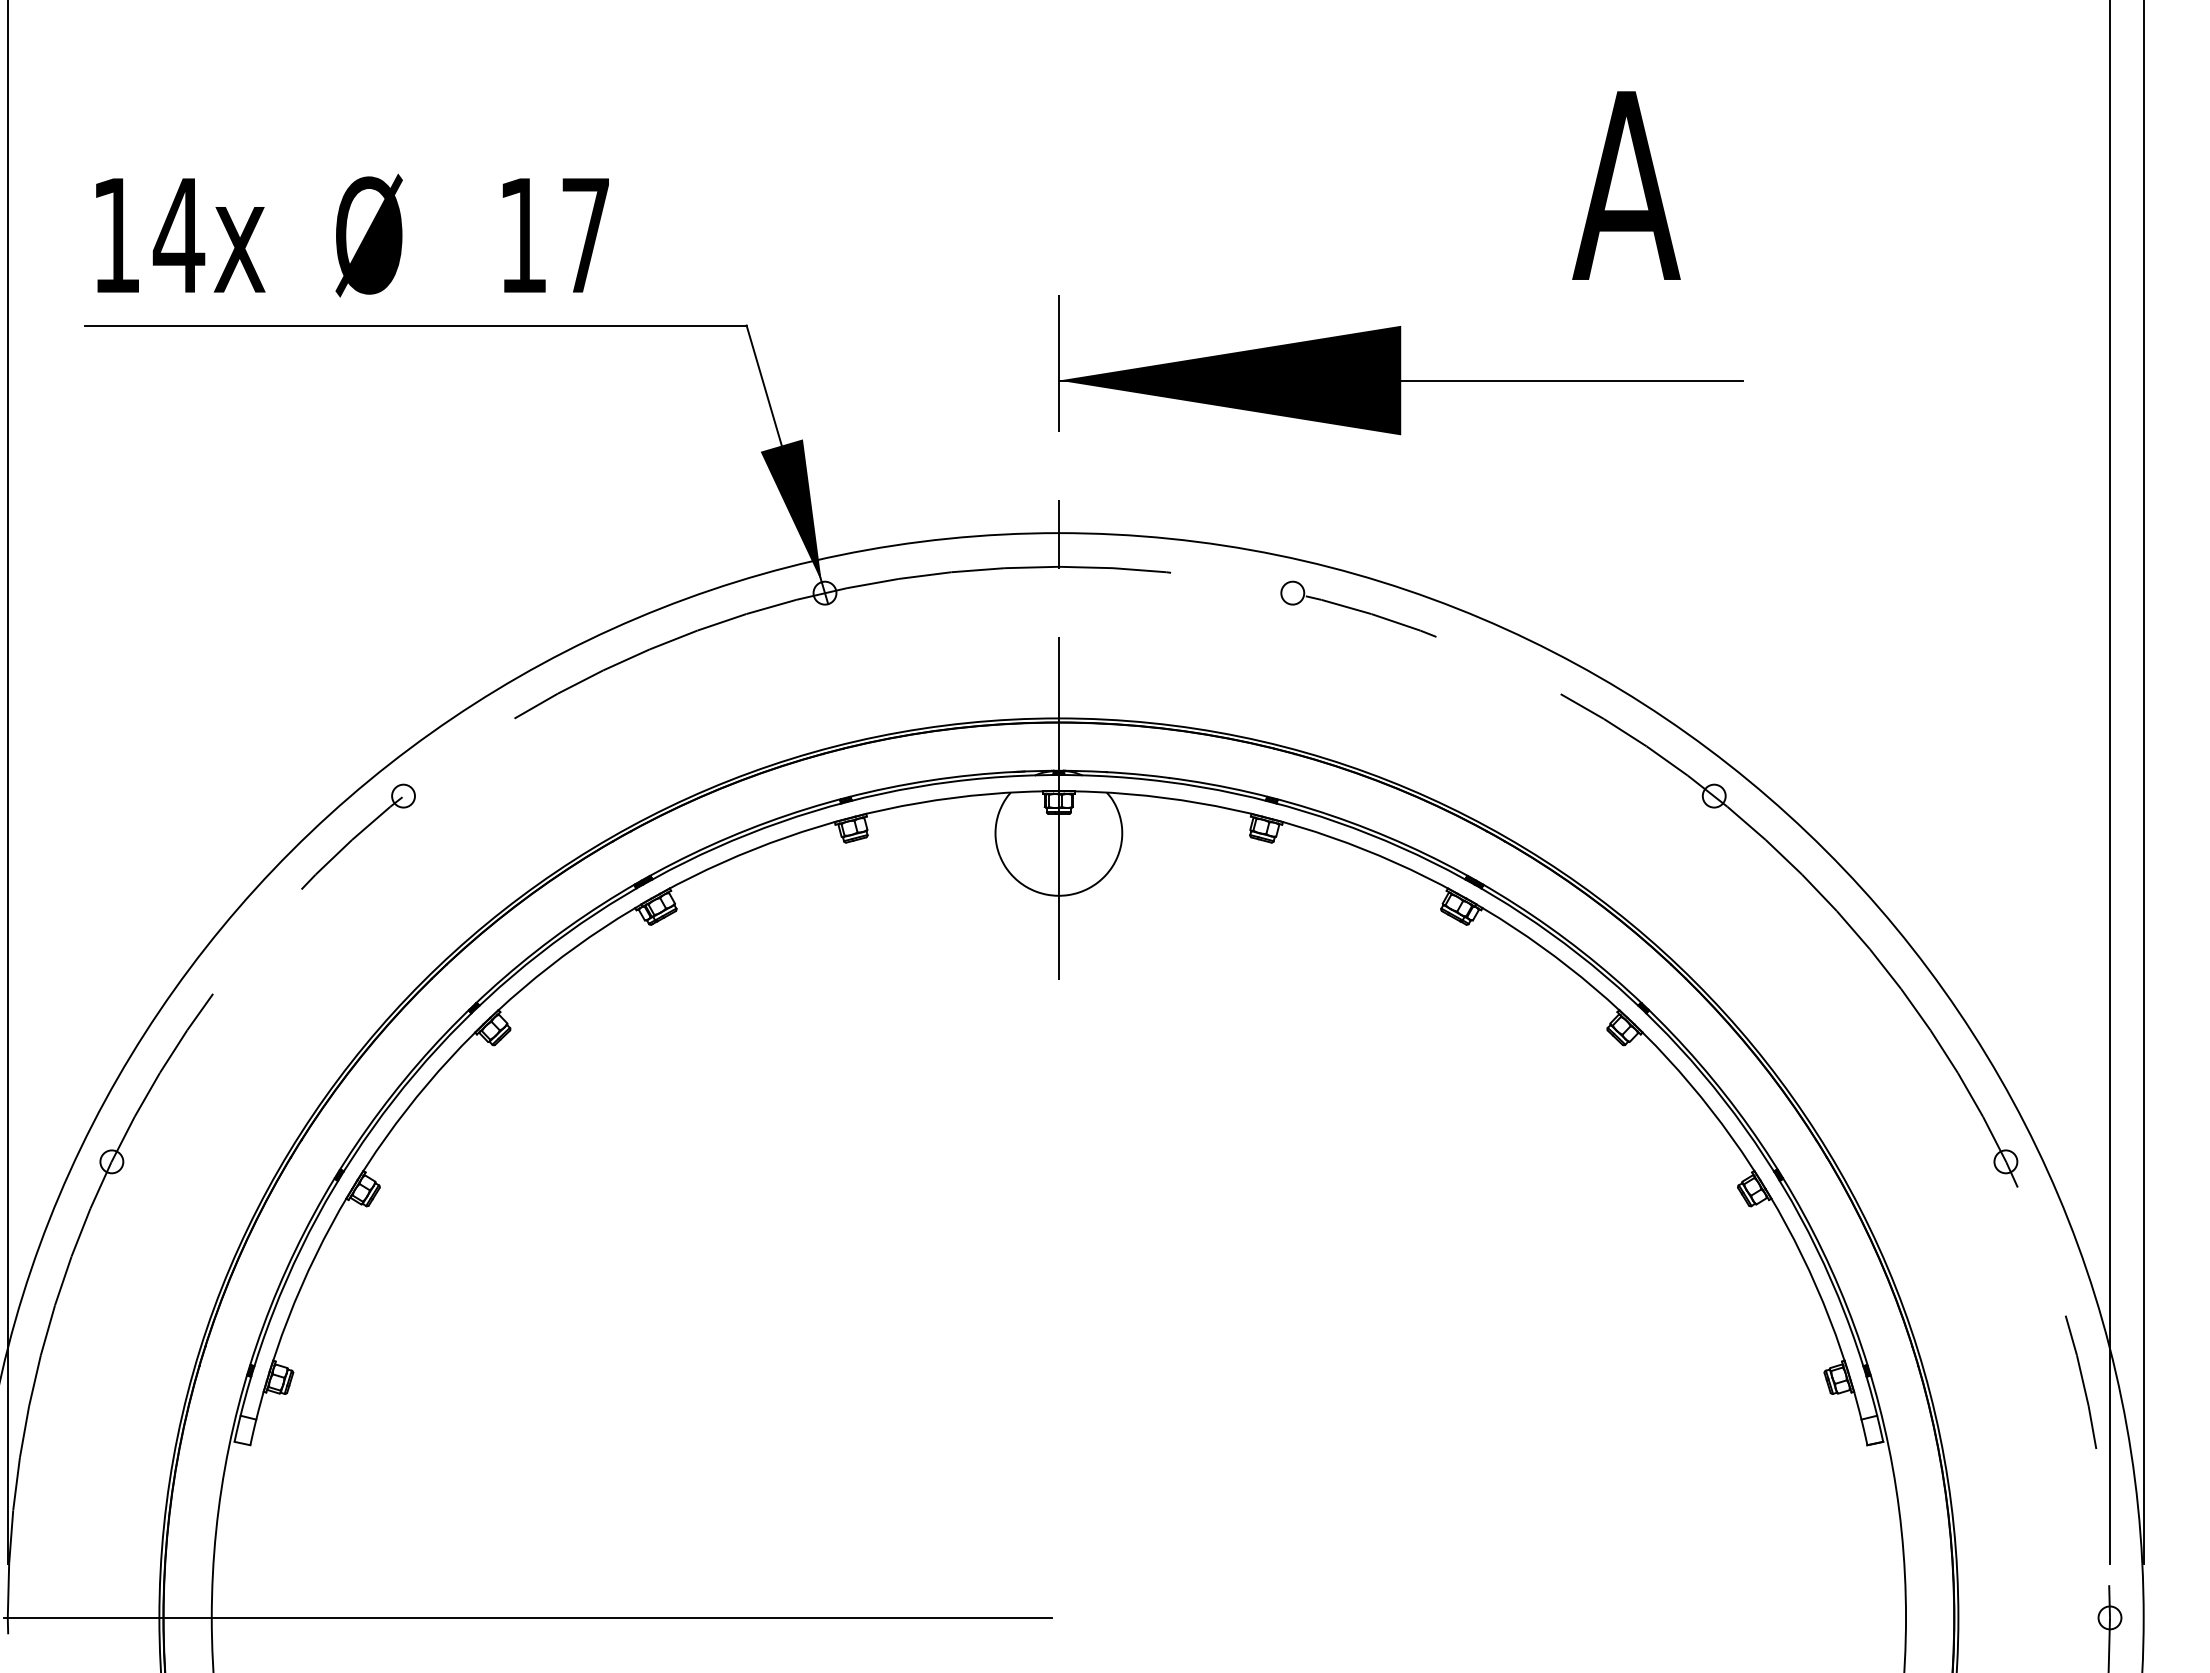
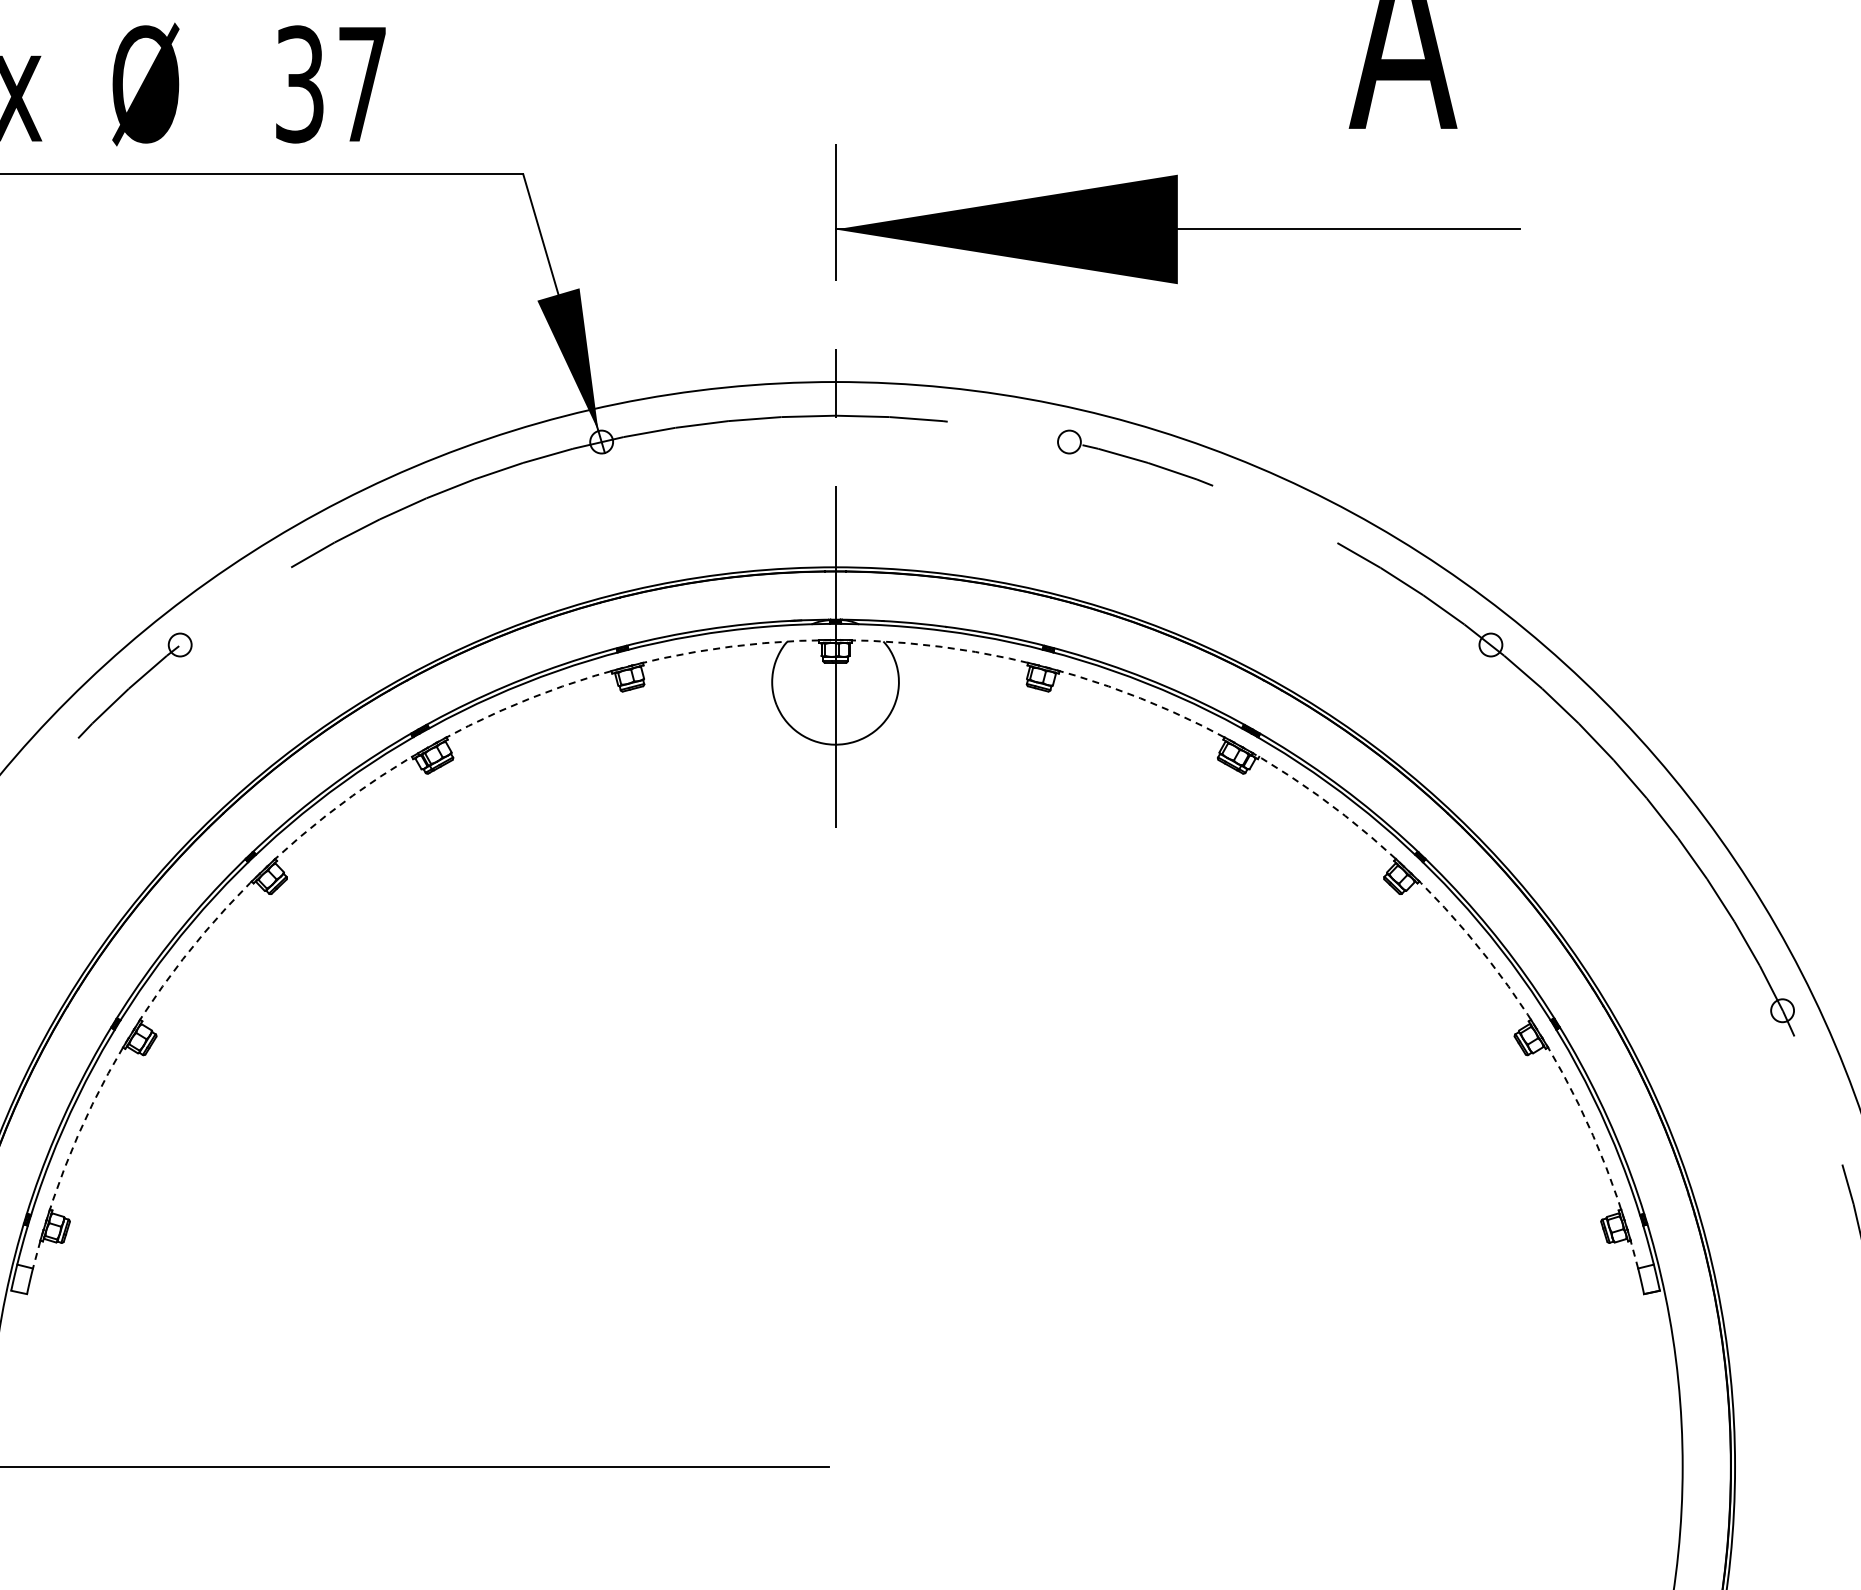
text: (522, 235) -> (299, 84), 17 -> 37
arc: (1058, 791) -> (835, 640), solid -> dashed

